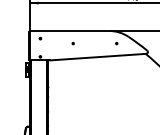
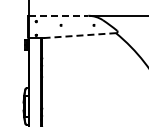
line: (69, 30) -> (58, 15), solid -> dashed
line: (97, 56) -> (79, 35), solid -> dashed

